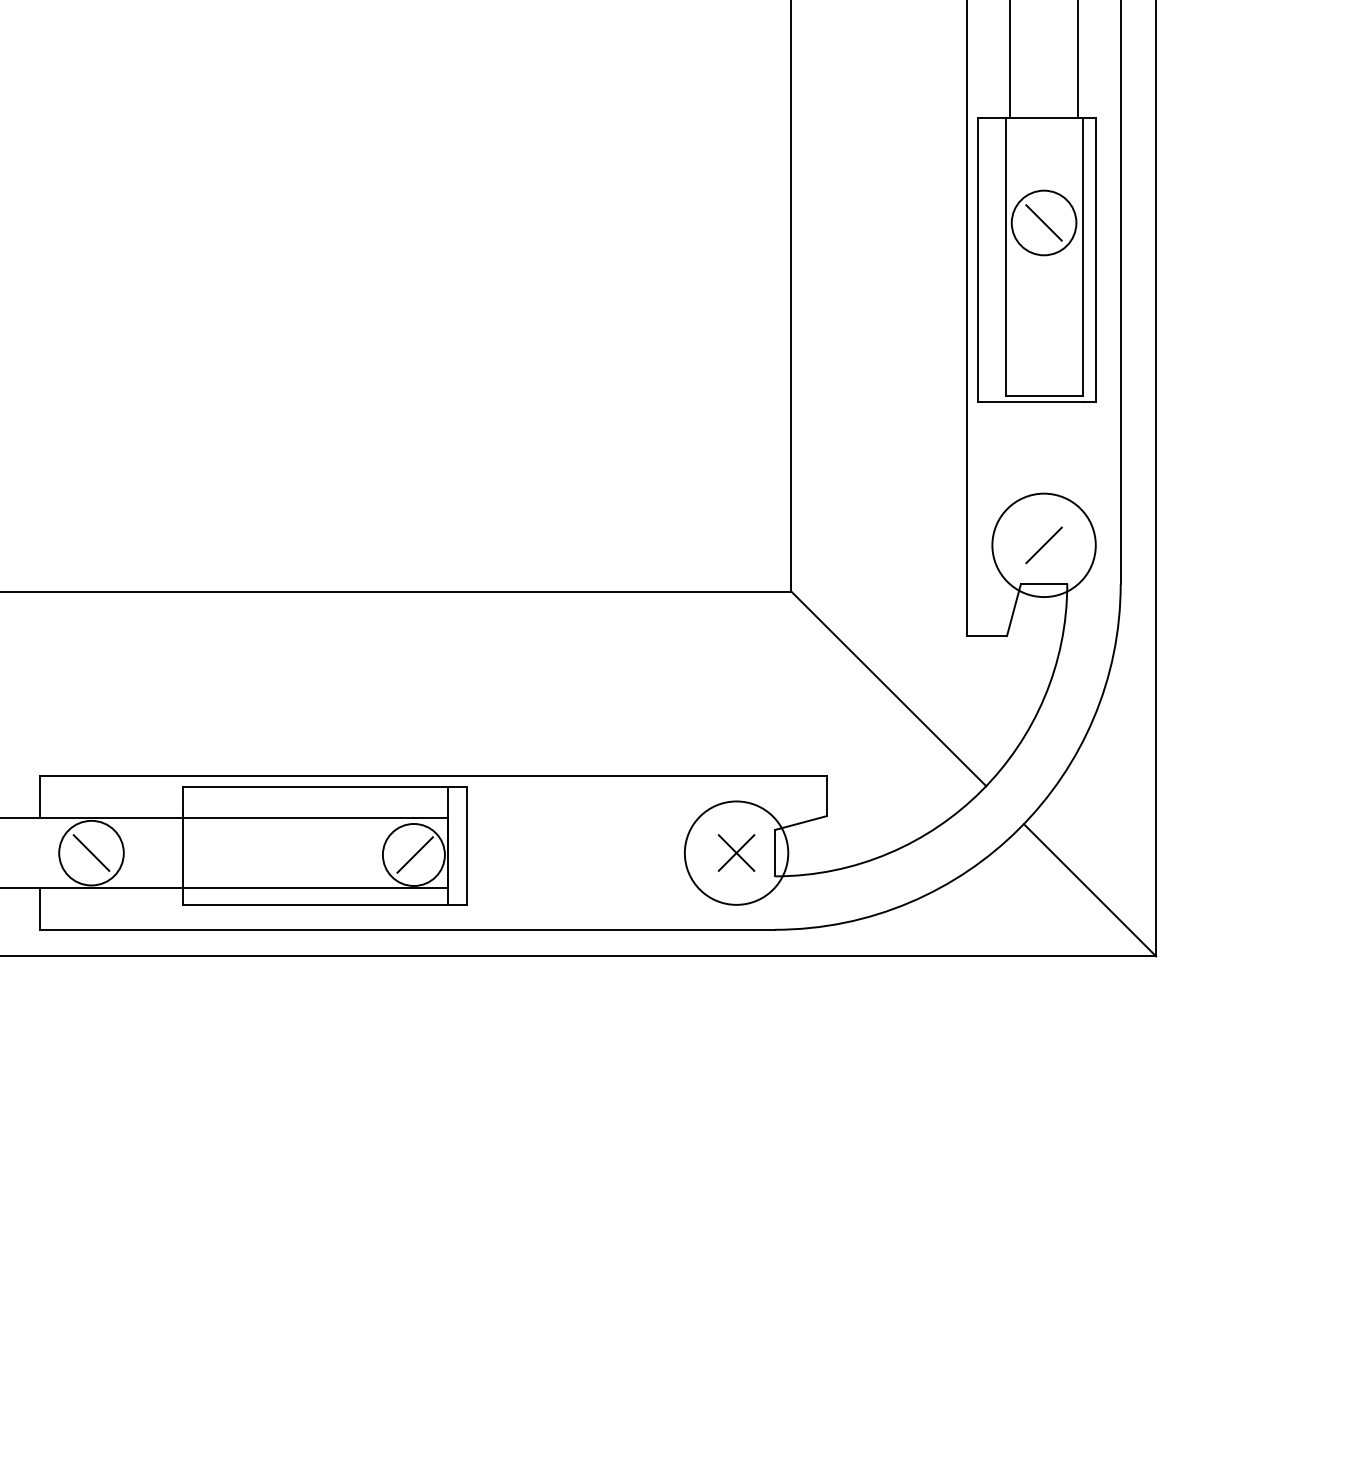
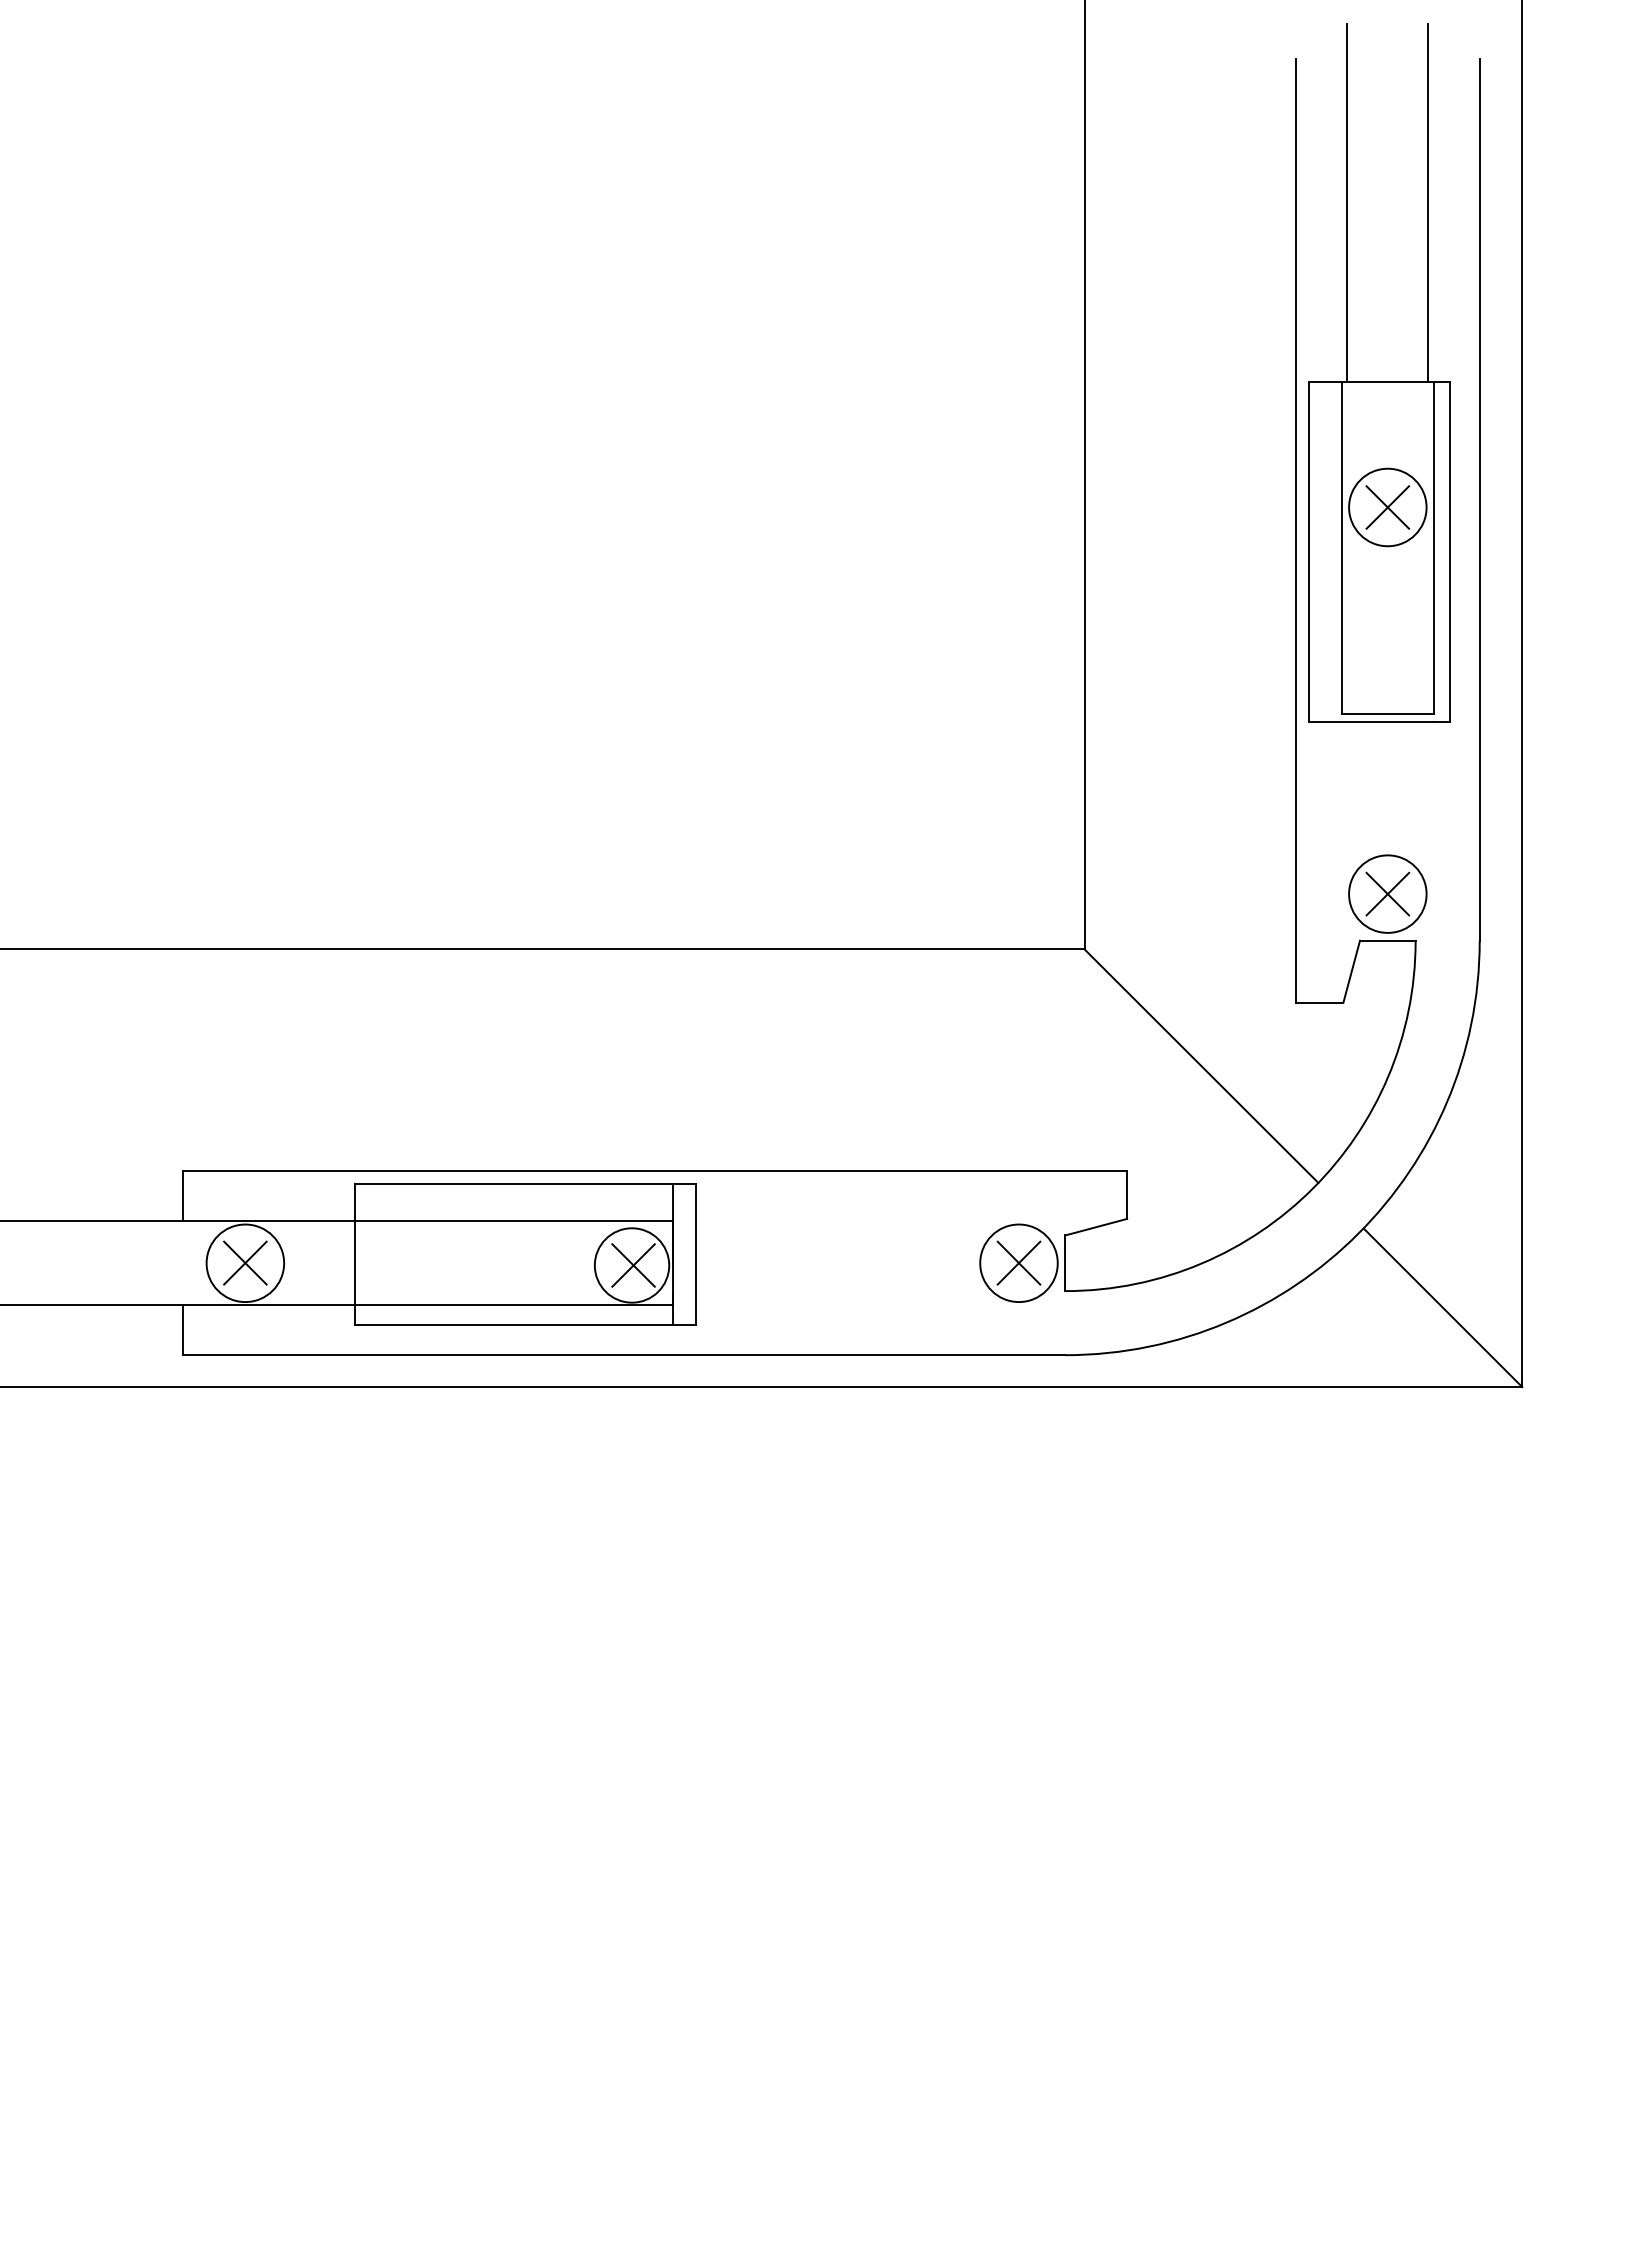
line: (1043, 222) -> (1387, 507), added
circle: (1043, 544) -> (1387, 893), size x0.62
line: (1043, 544) -> (1387, 893), added
line: (91, 852) -> (245, 1262), added
circle: (736, 853) -> (1018, 1263), size x0.62
line: (415, 855) -> (633, 1265), added

